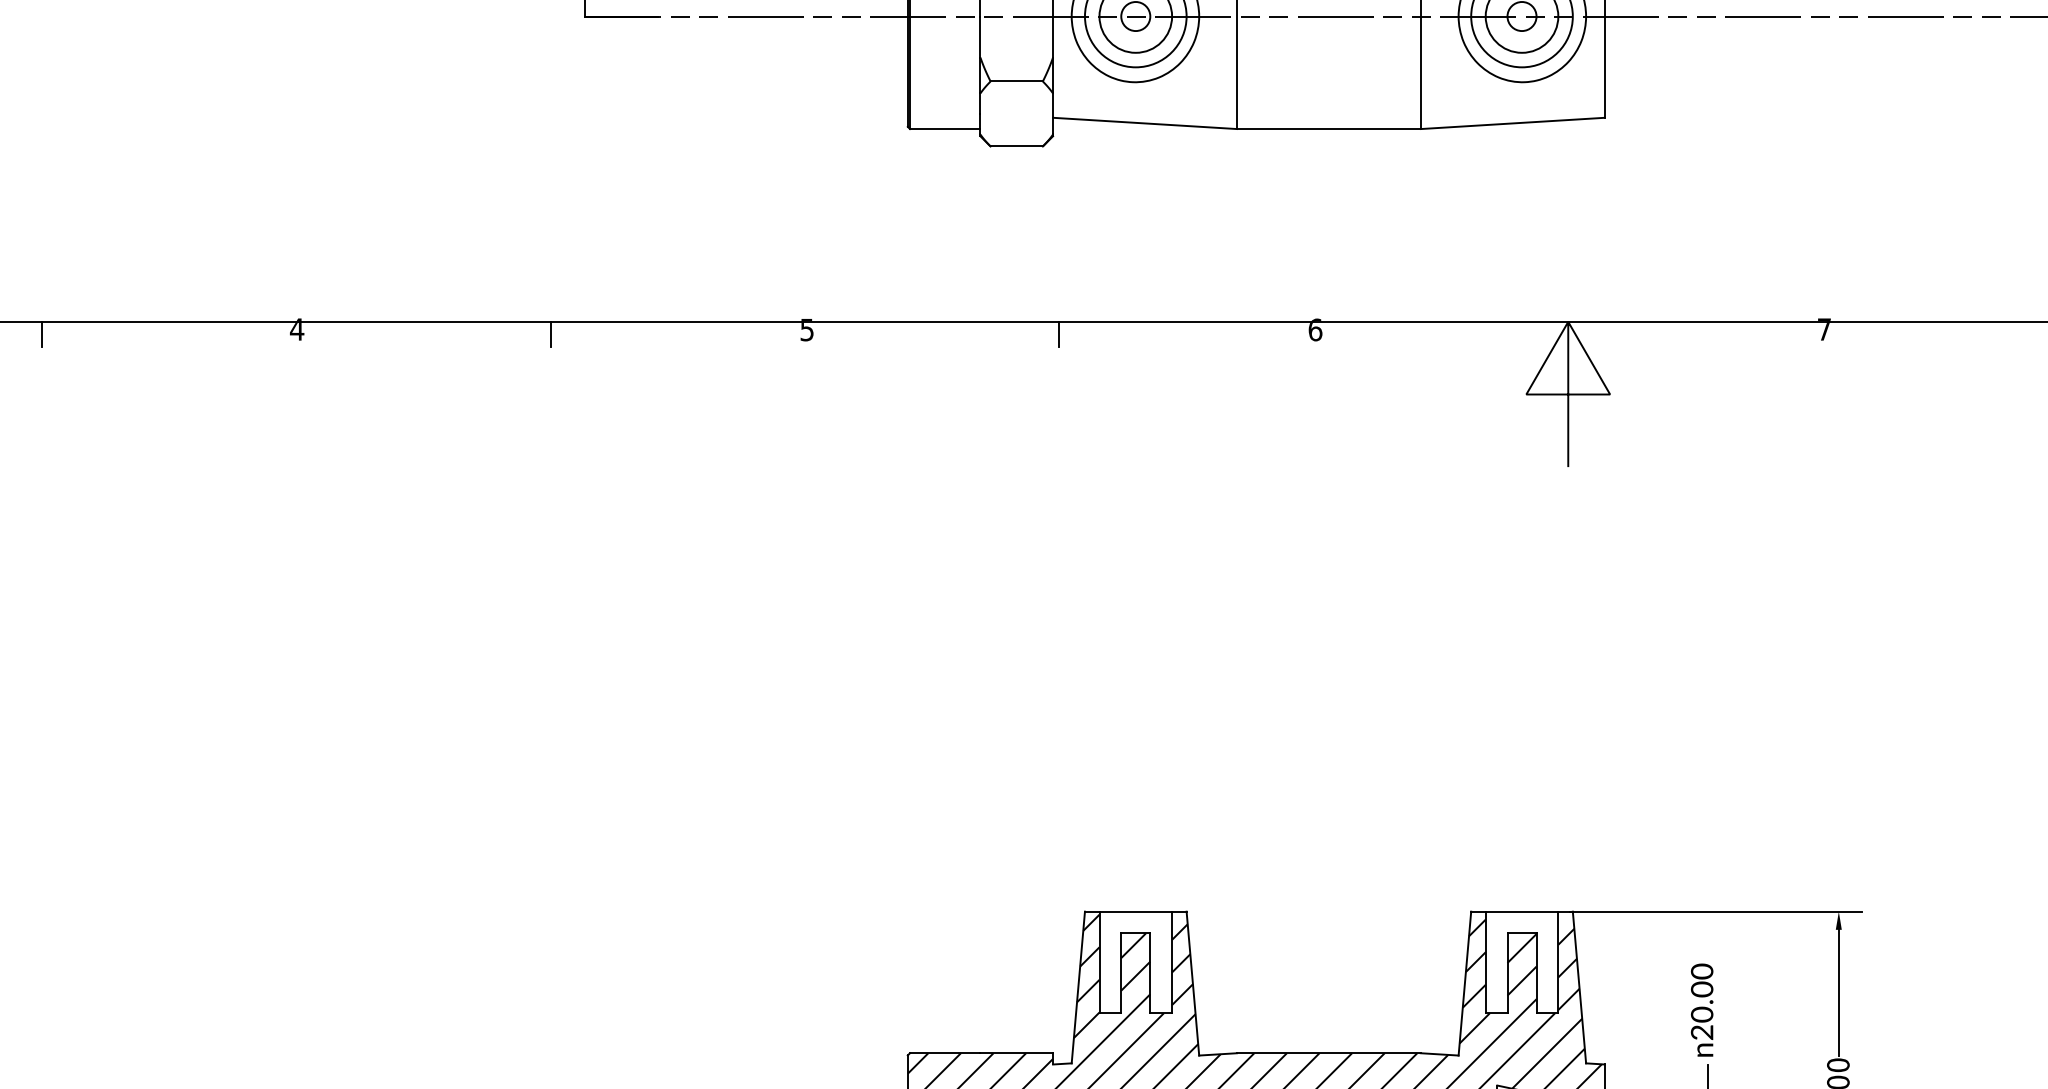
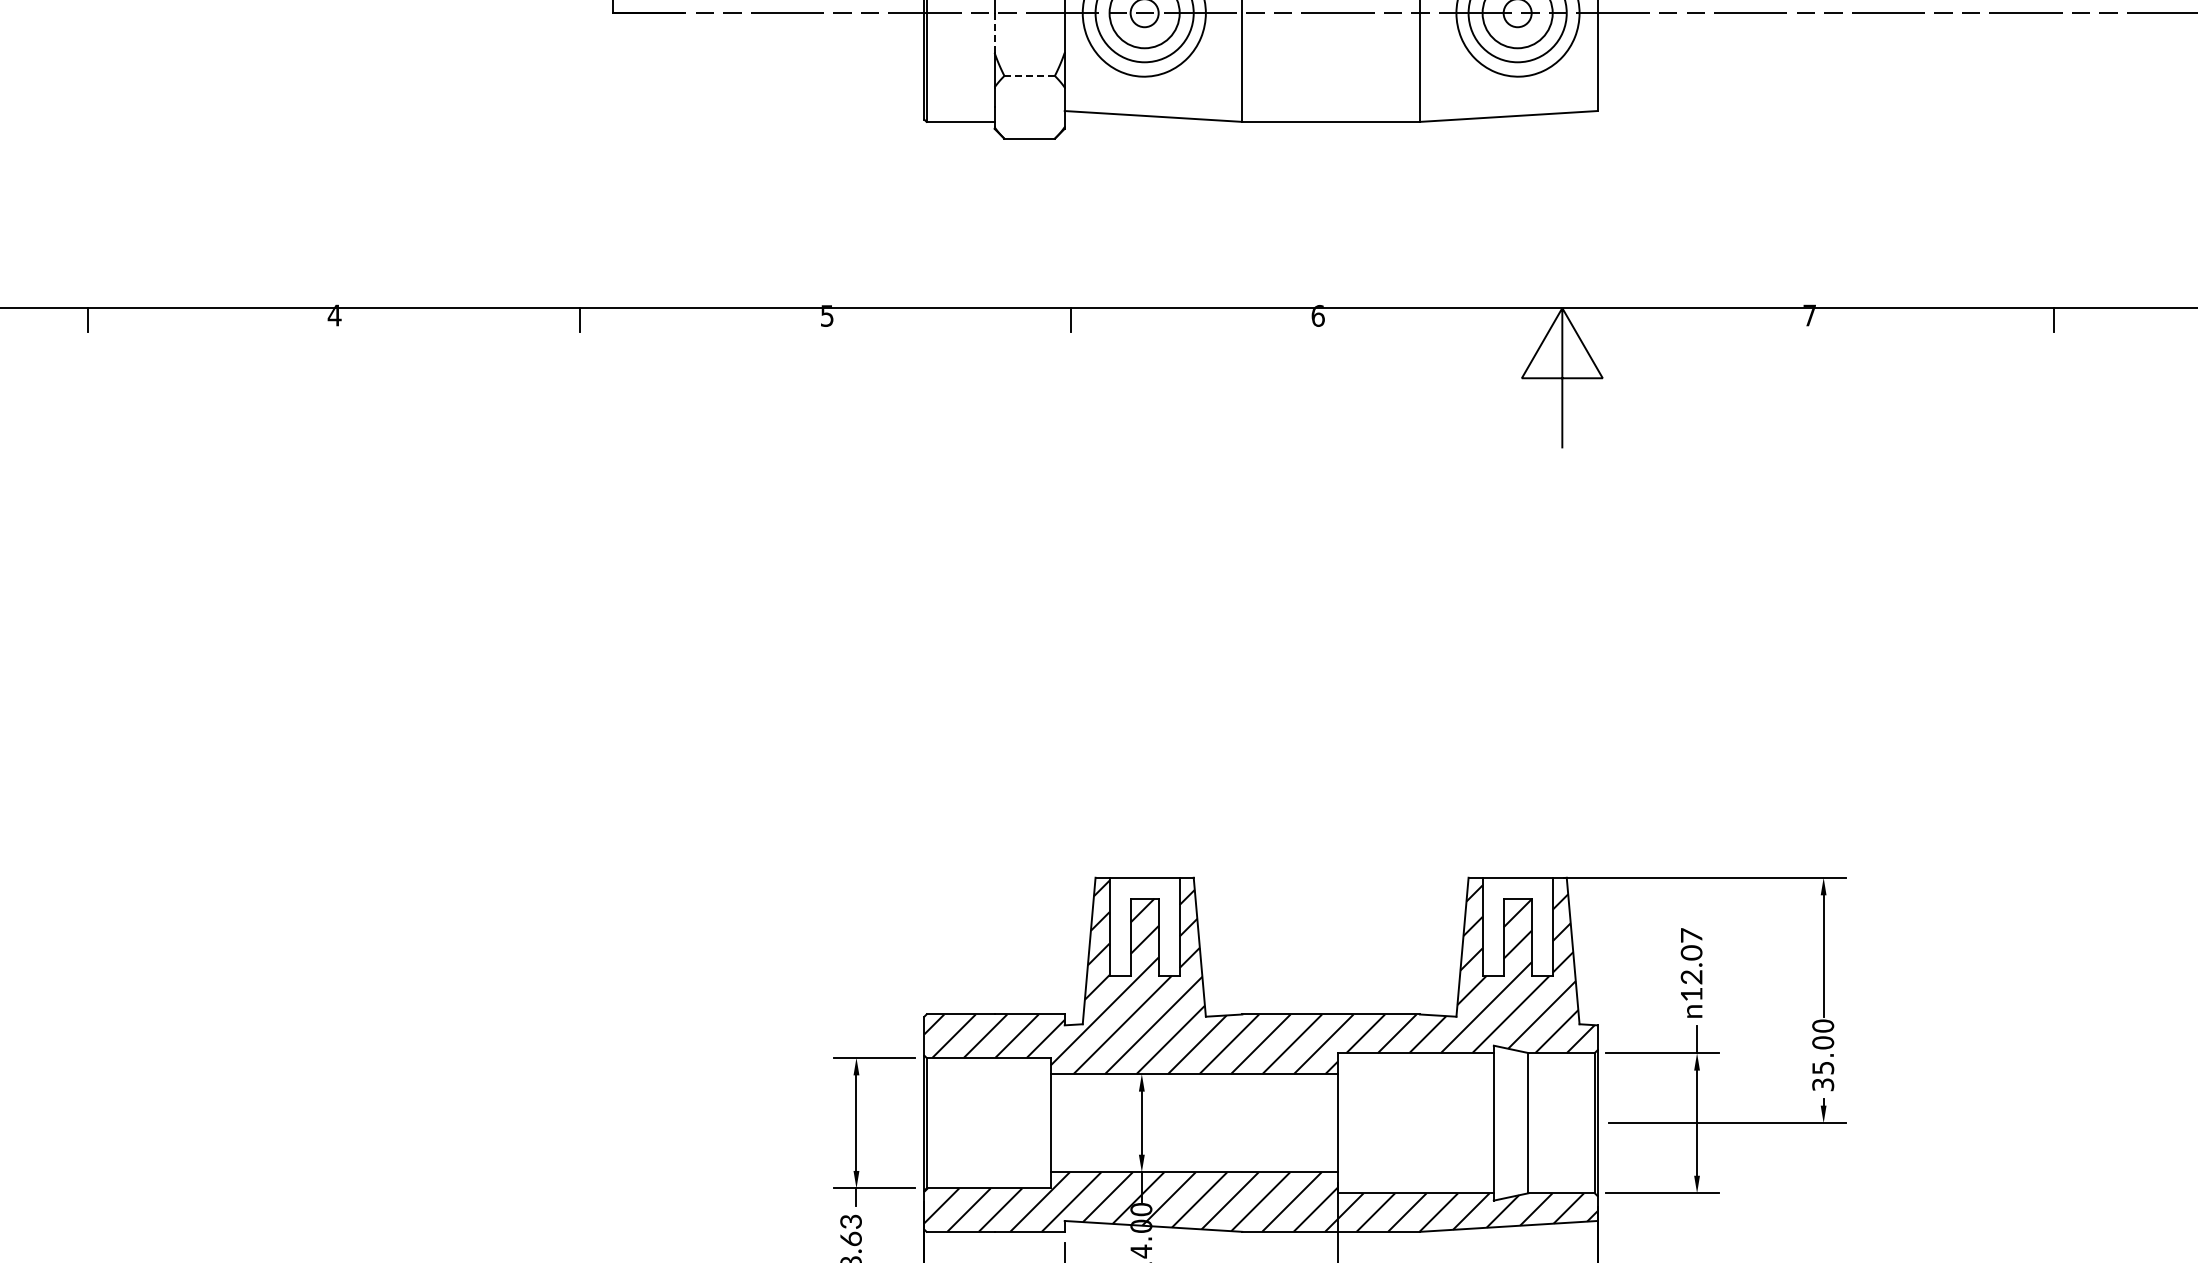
line: (980, 37) -> (994, 33), solid -> dashed
line: (1016, 81) -> (1029, 75), solid -> dashed
text: (1702, 1001) -> (1691, 964), 20.00 -> 12.07

